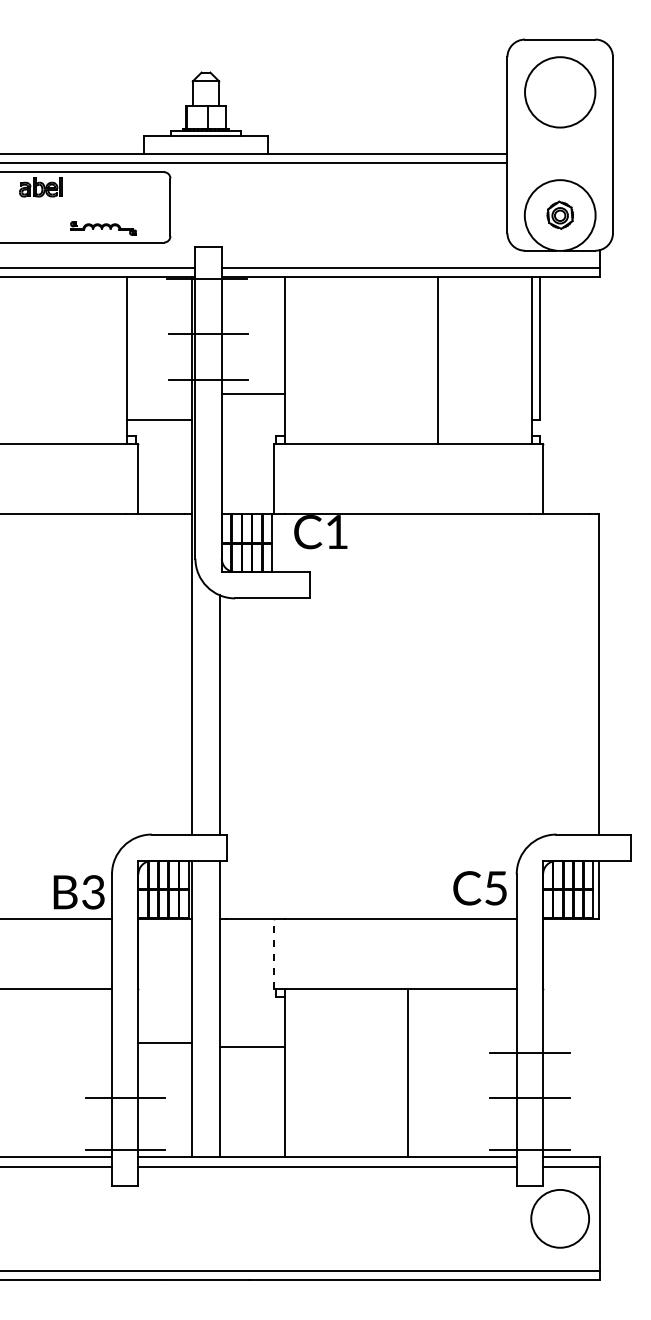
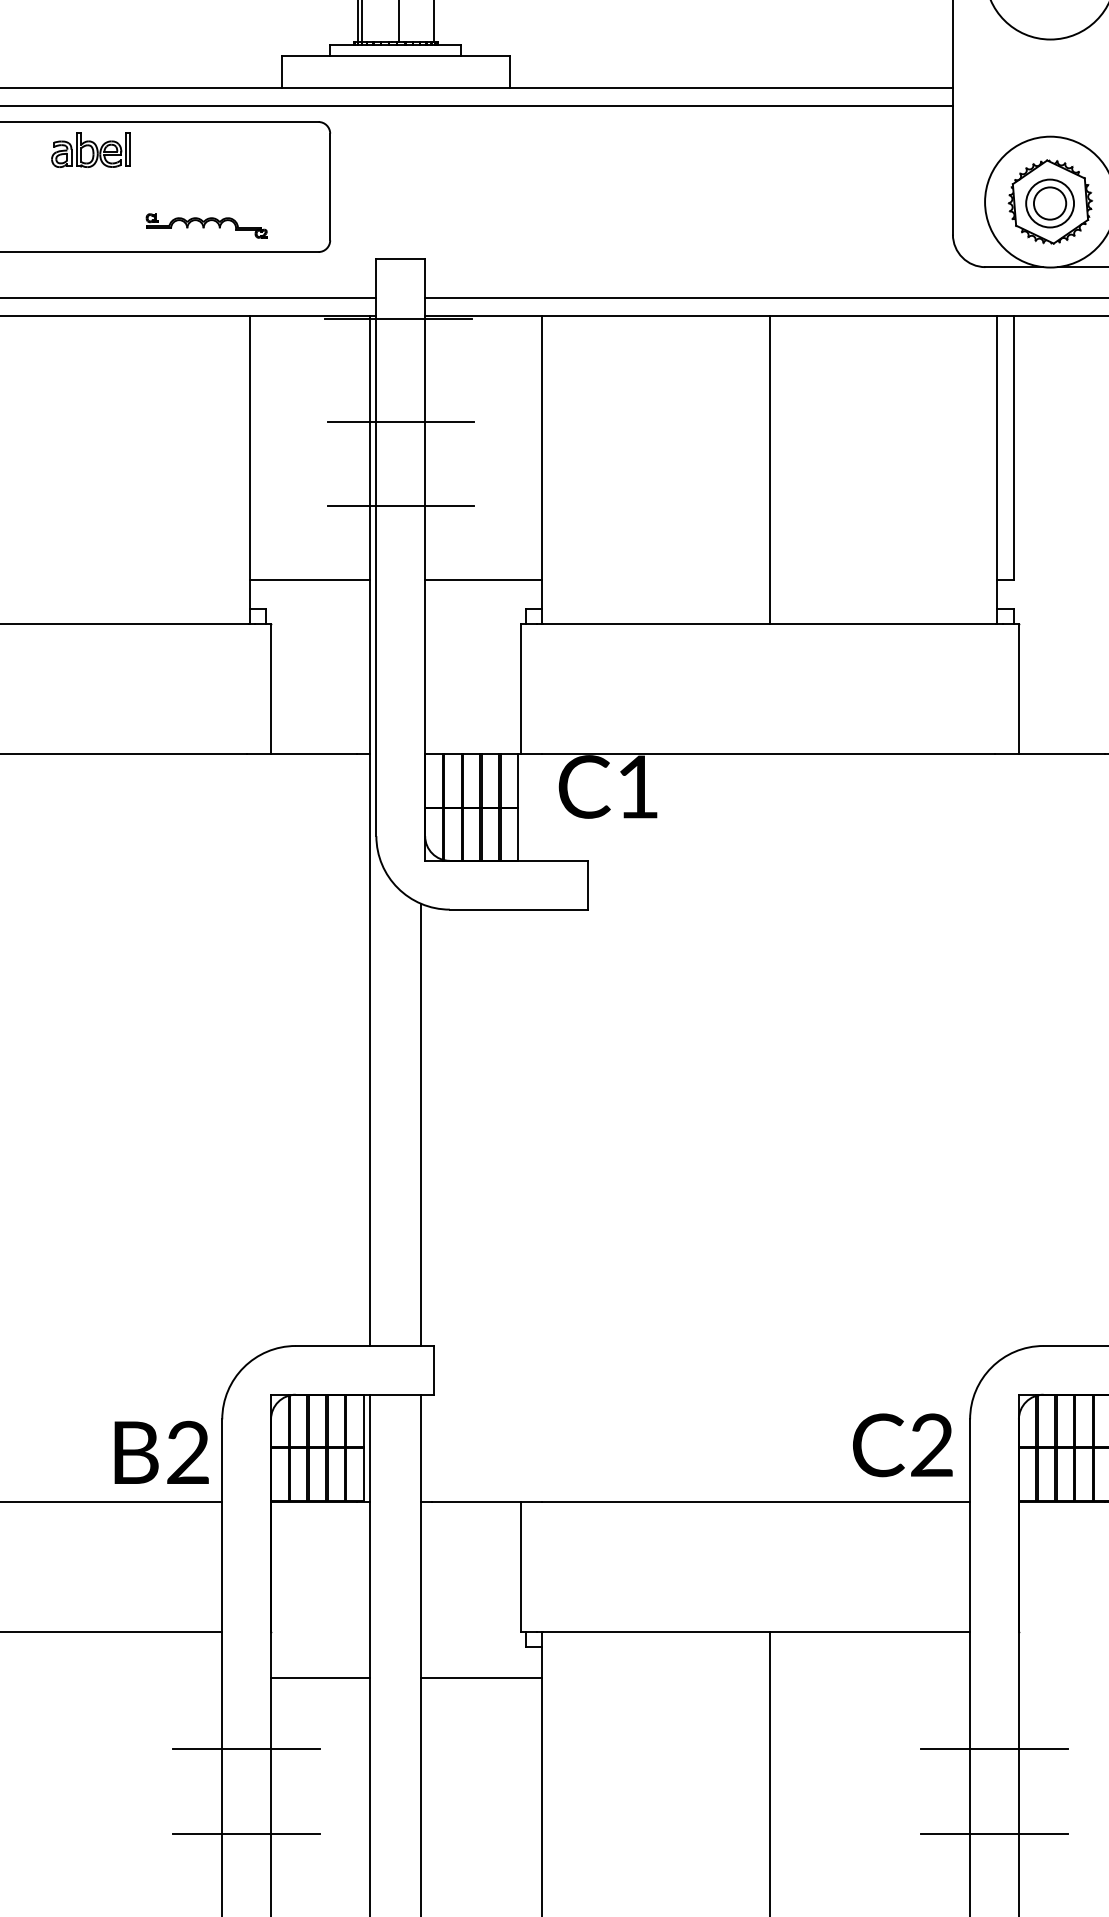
part: (560, 214) -> (1051, 200), size x1.67
line: (438, 360) -> (770, 469), moved
line: (253, 394) -> (483, 580), moved
text: (495, 888) -> (930, 1445), C5 -> C2
text: (93, 892) -> (188, 1453), B3 -> B2
line: (273, 953) -> (520, 1565), dashed -> solid
line: (165, 1043) -> (321, 1678), moved
line: (252, 1047) -> (481, 1678), moved
line: (124, 1052) -> (245, 1748), added

